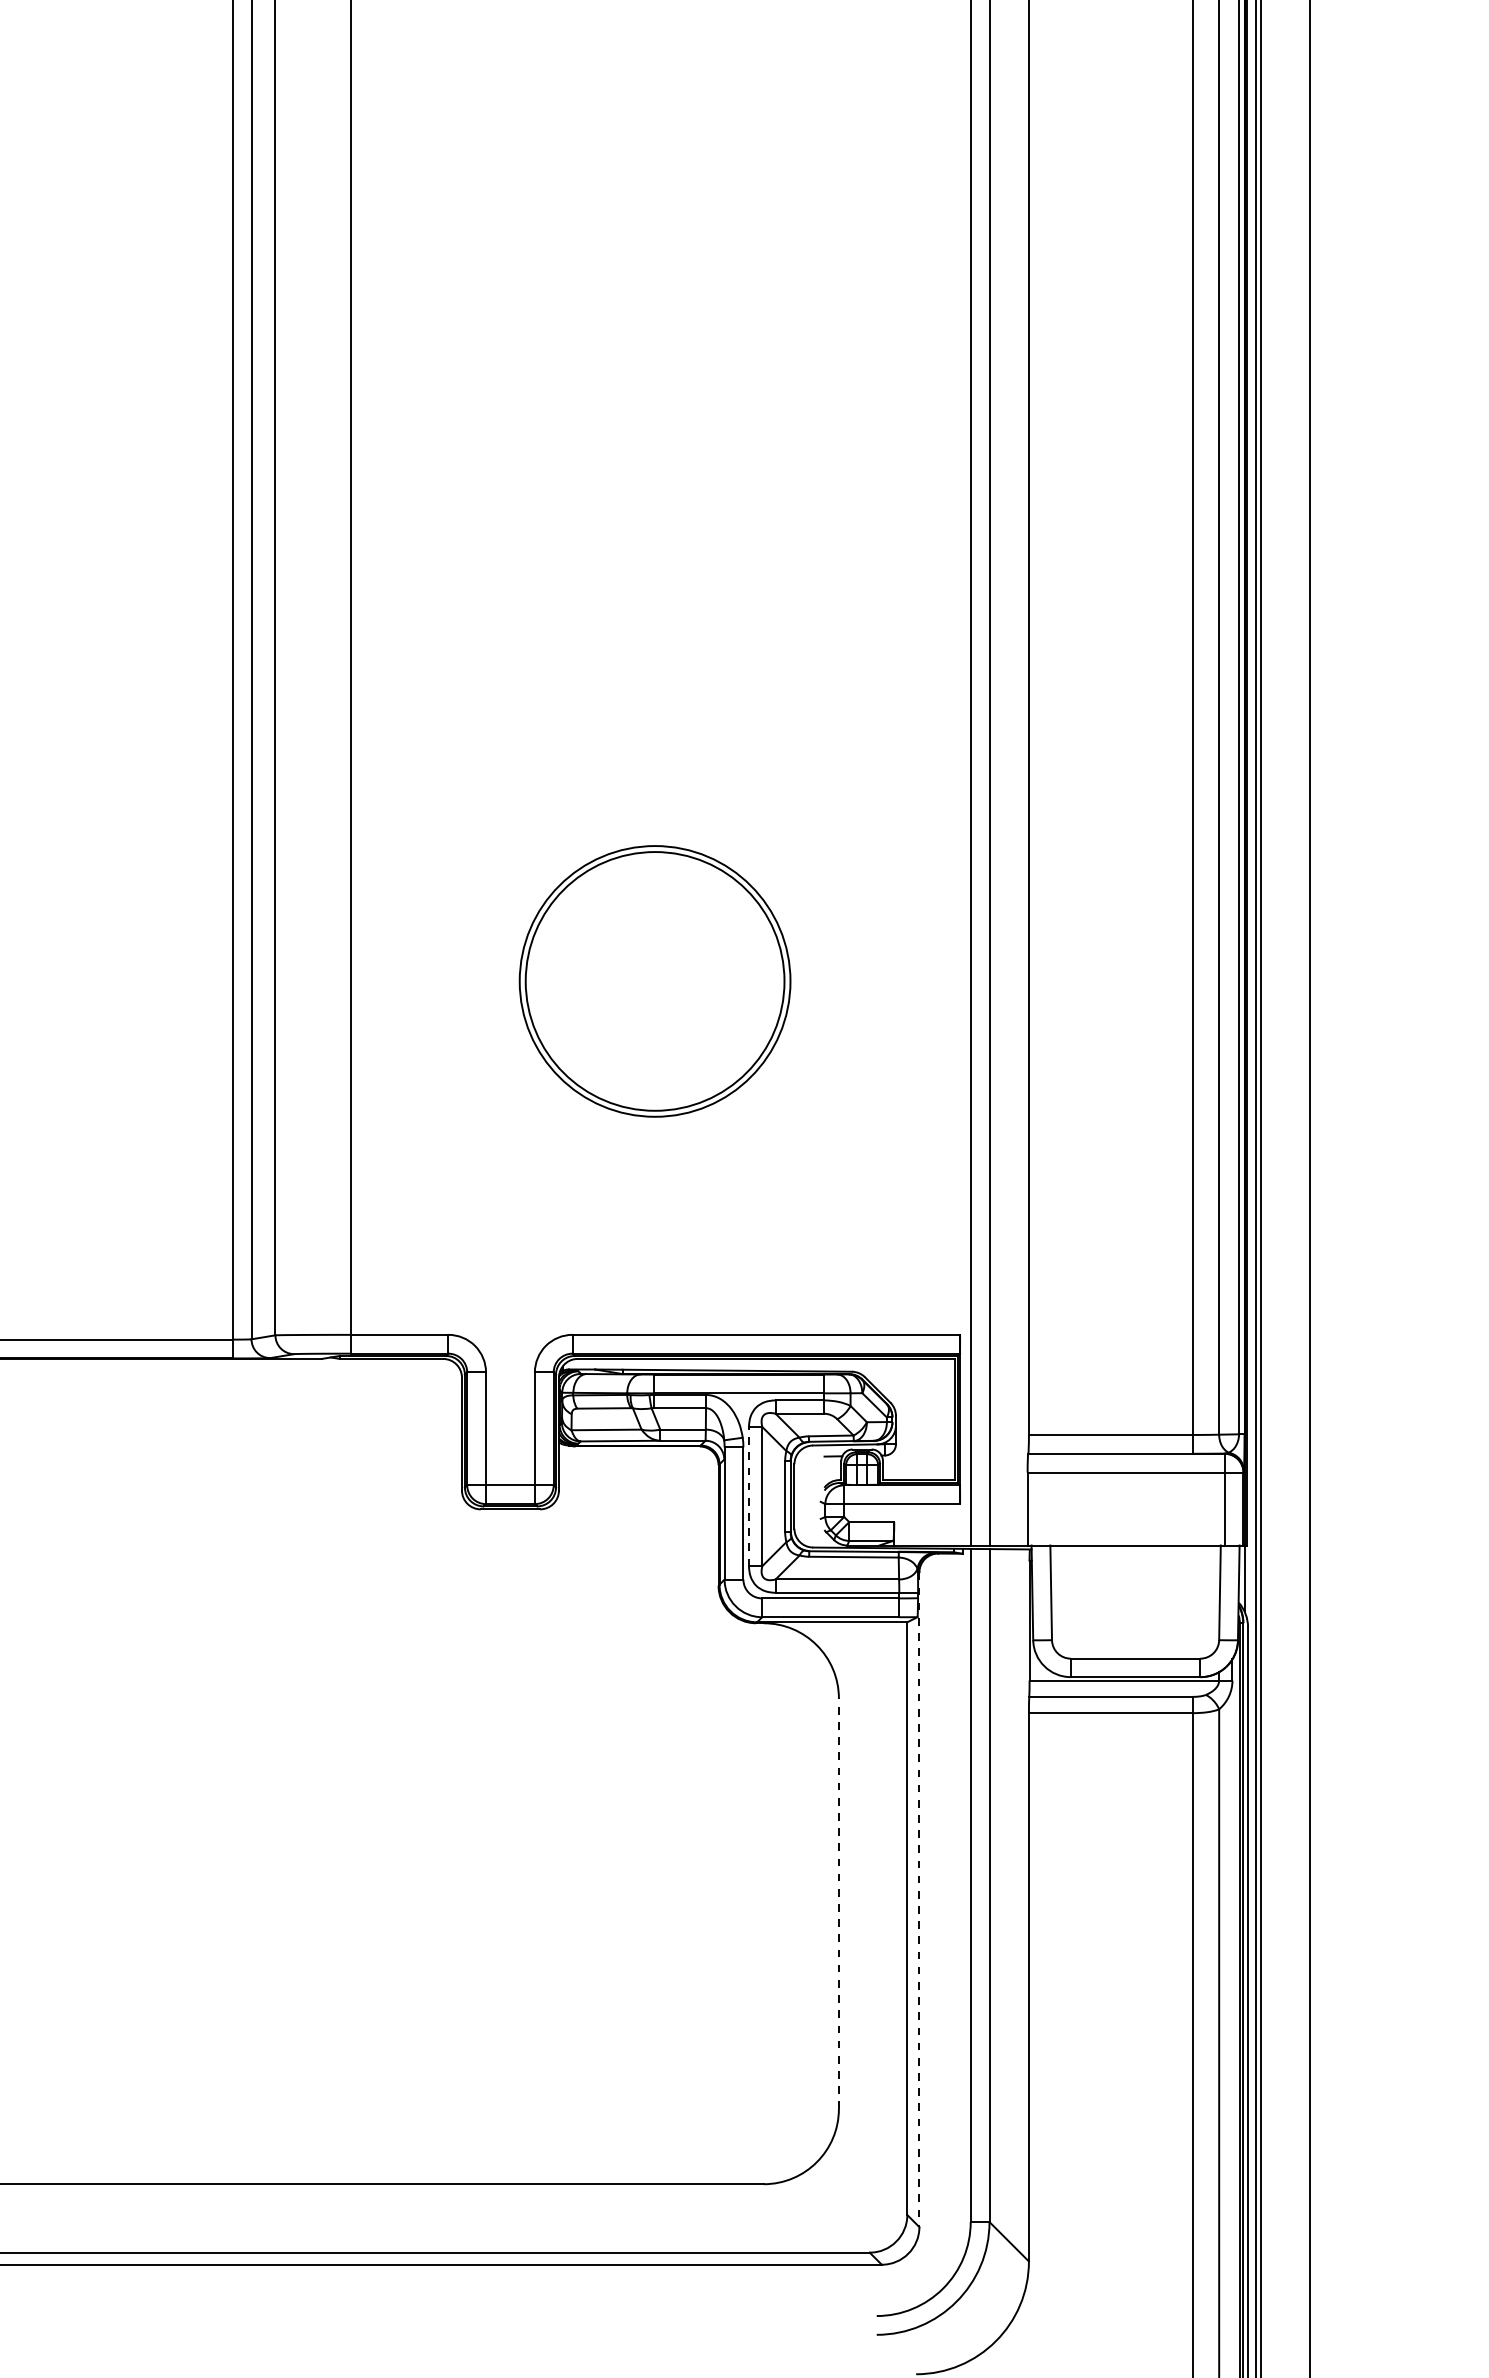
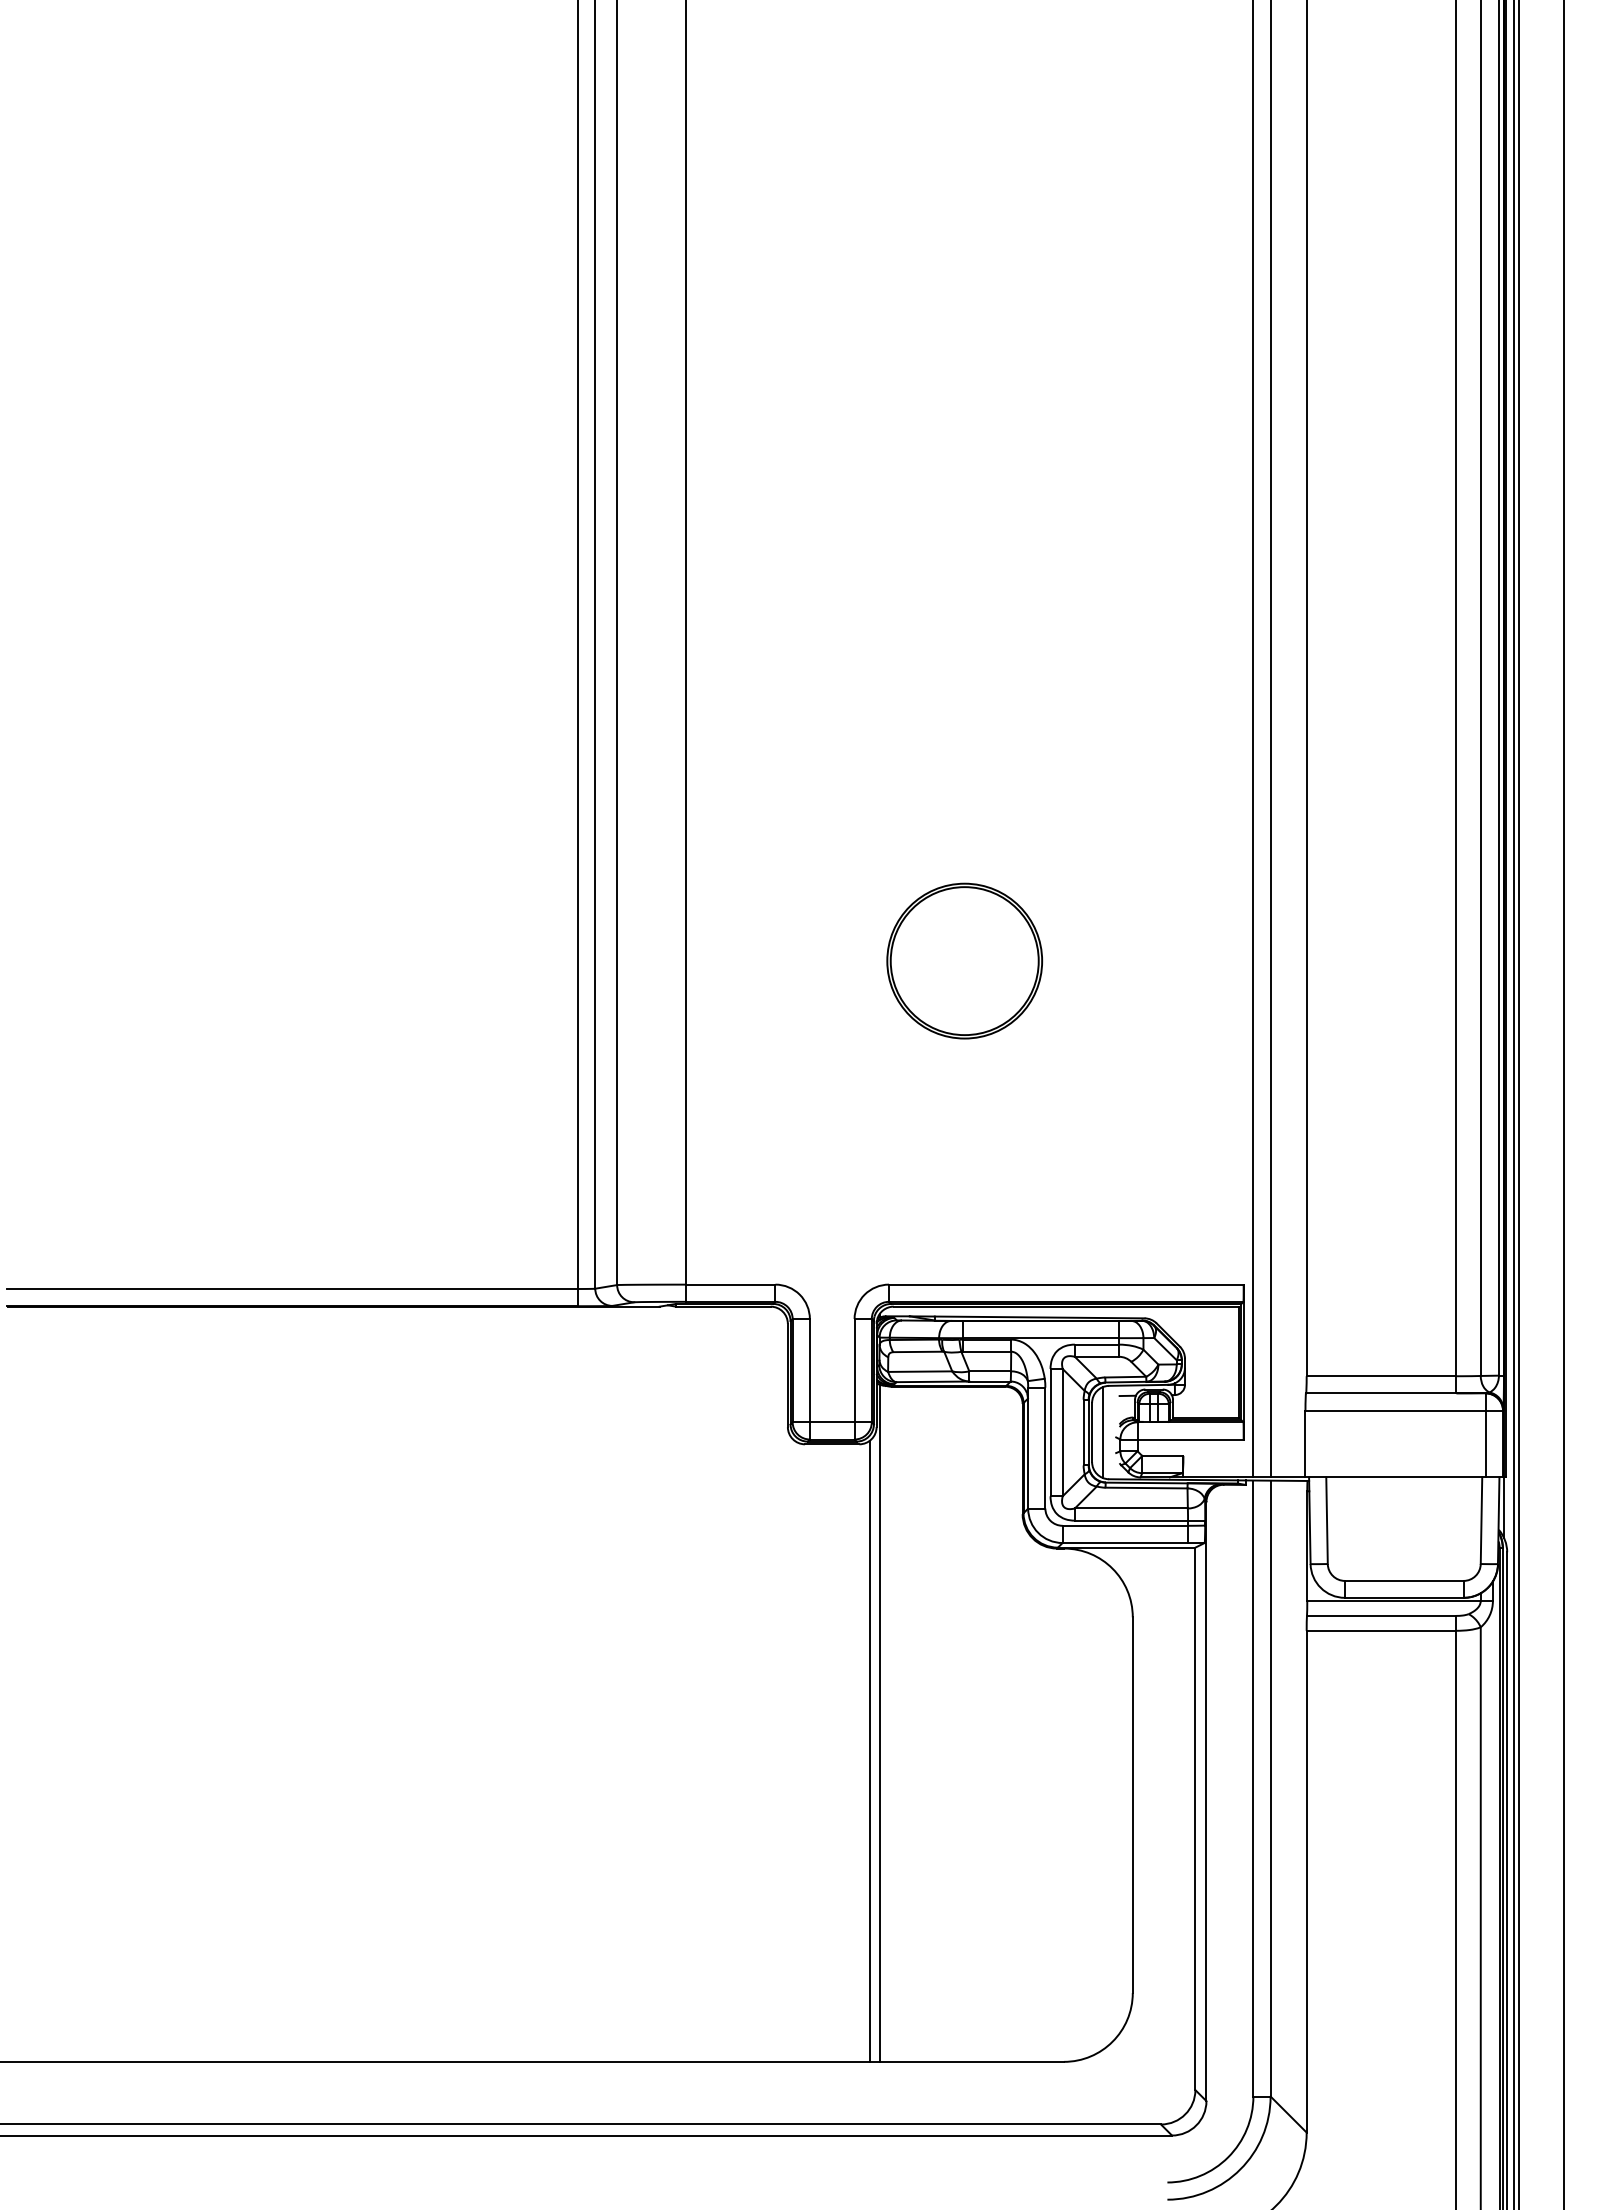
part: (655, 980) -> (964, 960), size x0.62
line: (748, 1496) -> (1050, 1432), dashed -> solid
line: (805, 1496) -> (1102, 1432), added
line: (563, 1813) -> (880, 1722), added
line: (551, 1843) -> (869, 1750), added
line: (919, 1899) -> (1206, 1801), dashed -> solid
line: (838, 1904) -> (1132, 1805), dashed -> solid

